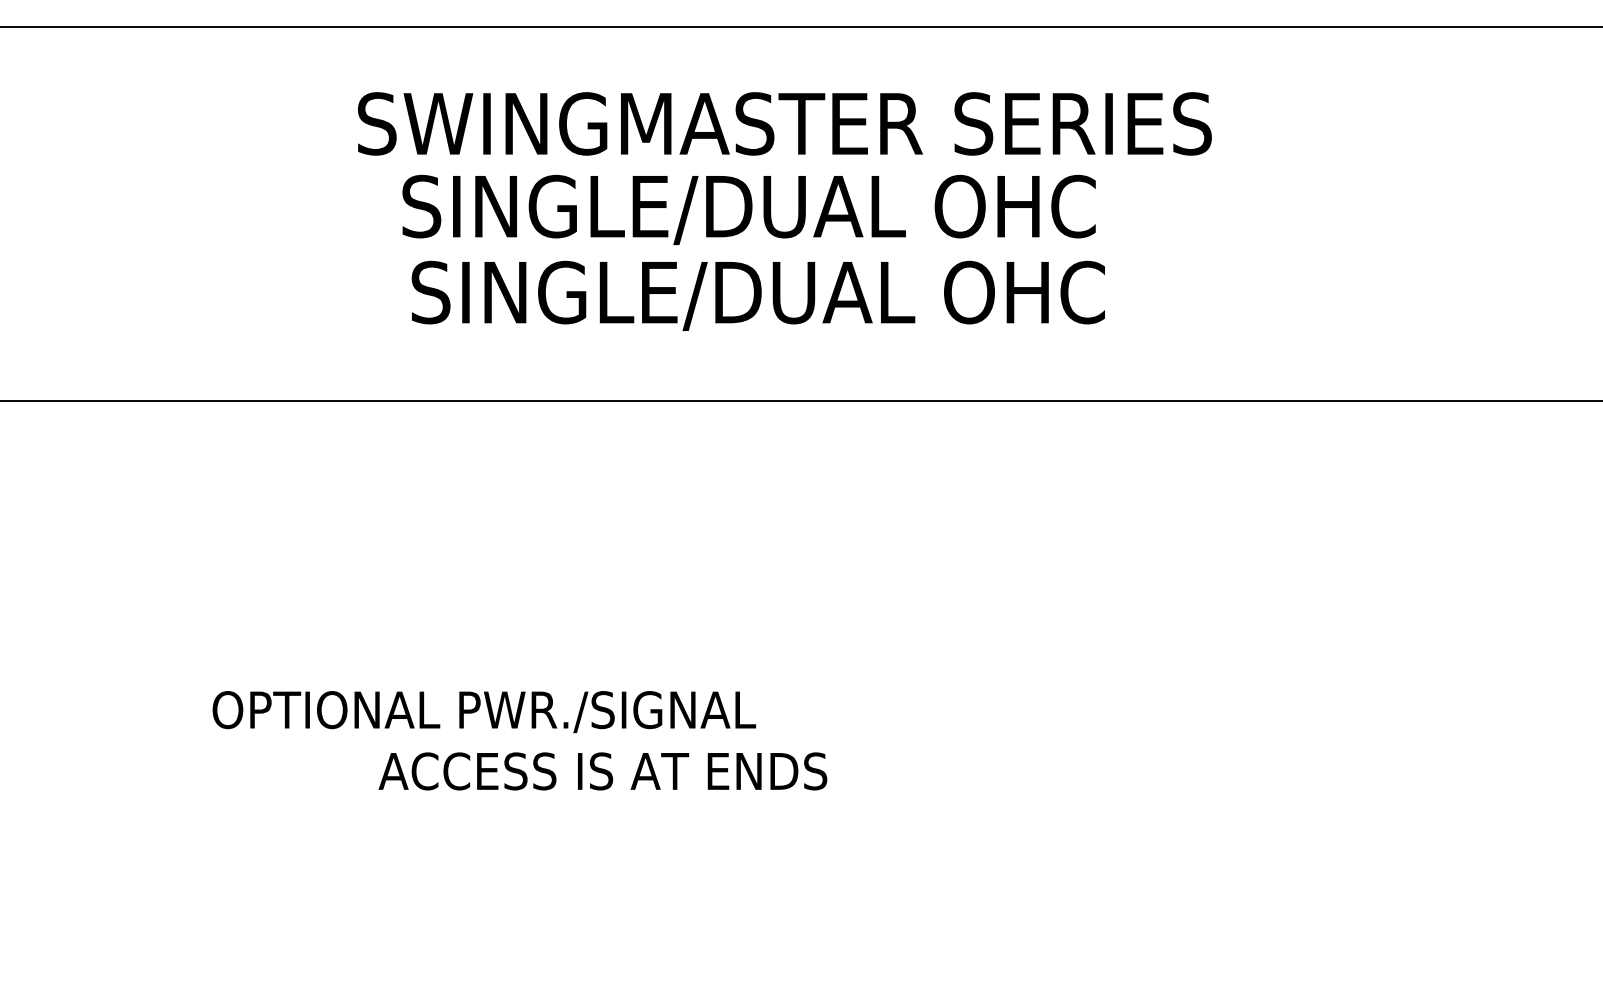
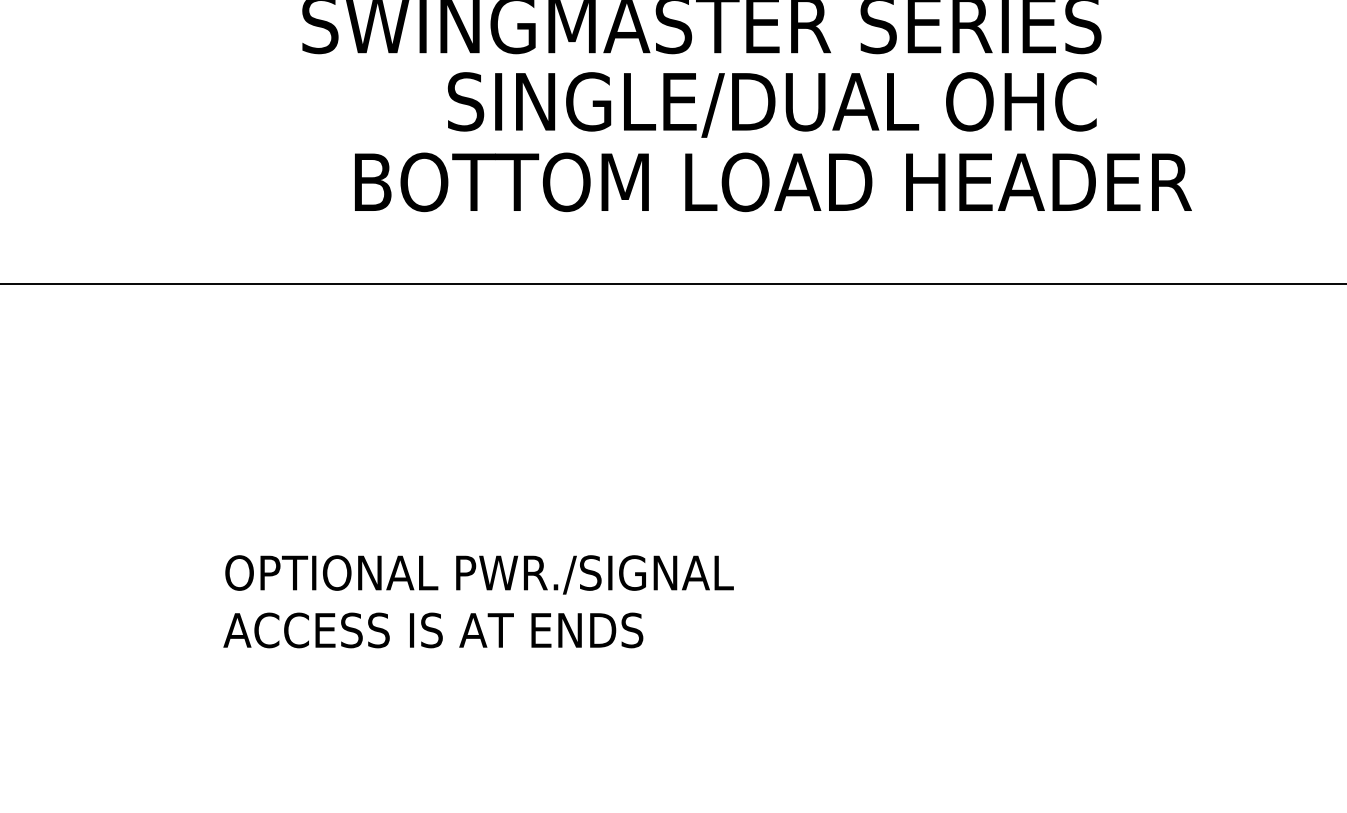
text: (748, 209) -> (771, 104), moved
text: (859, 295) -> (771, 185), SINGLE/DUAL OHC -> BOTTOM LOAD HEADER
text: (483, 712) -> (478, 575), moved
text: (602, 771) -> (432, 630), moved

